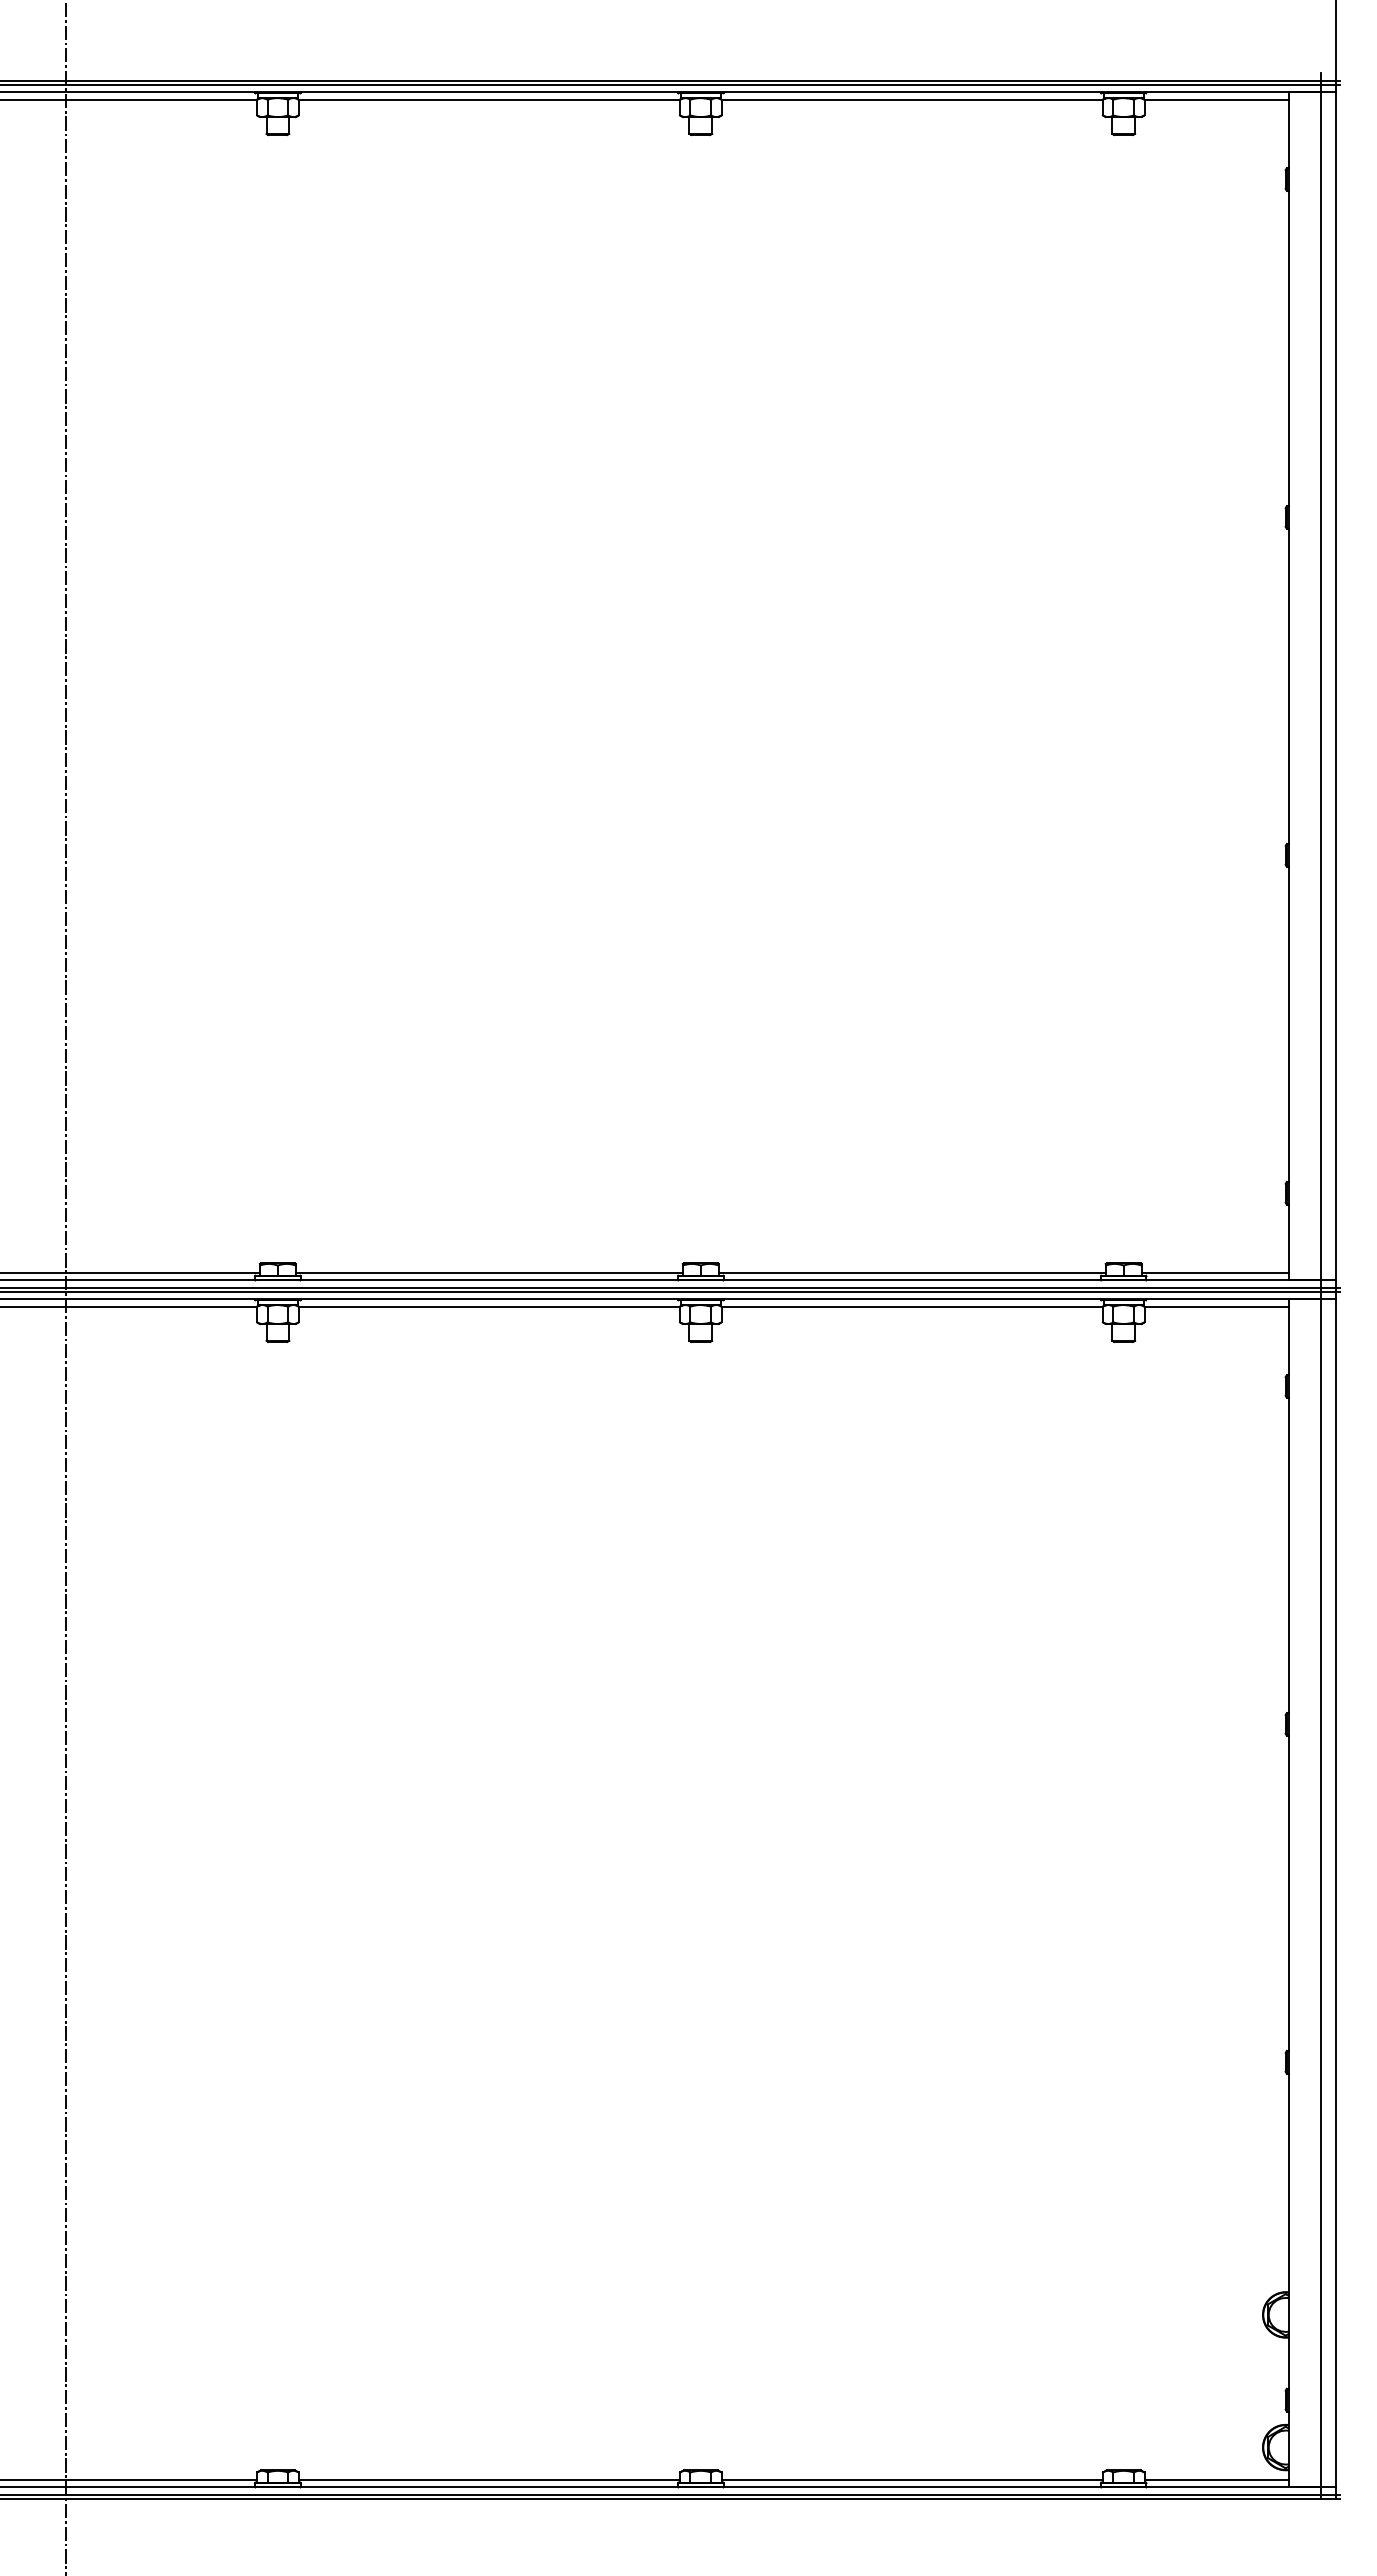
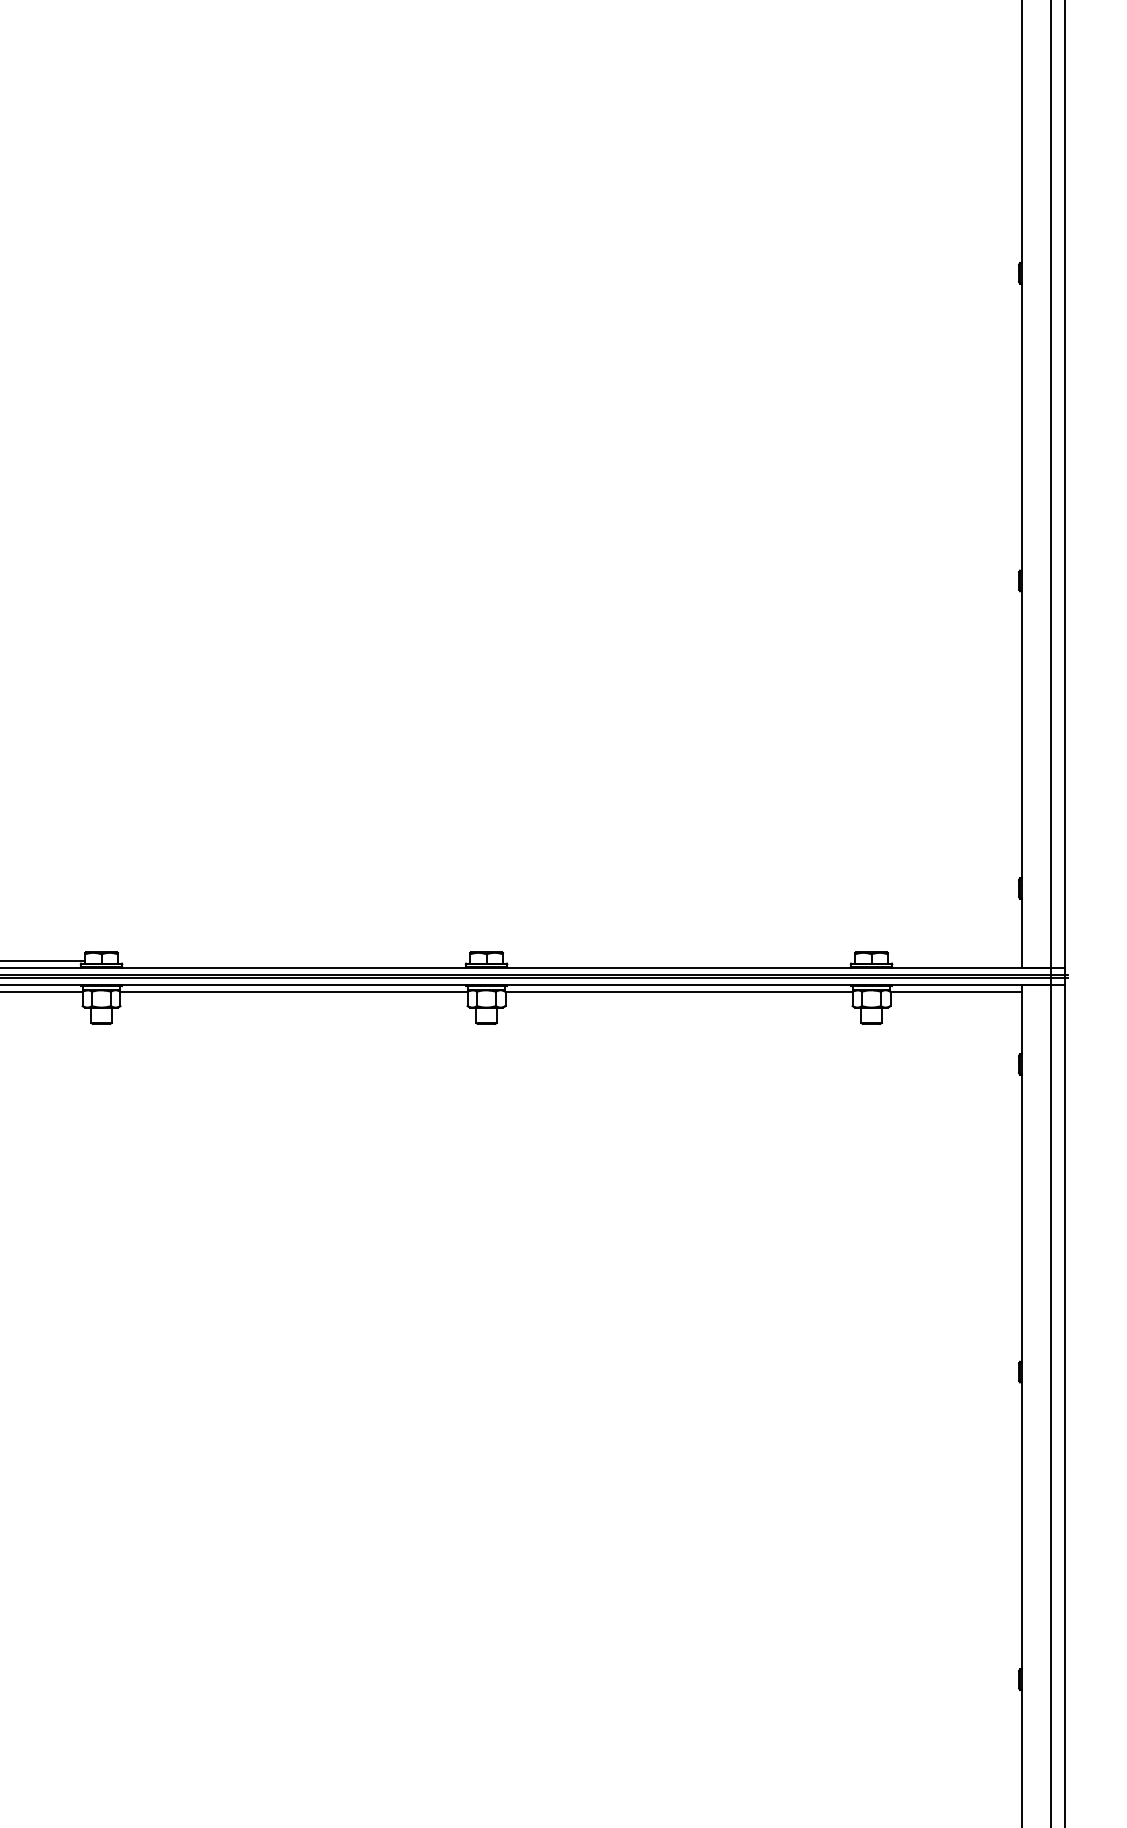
line: (488, 1272) -> (293, 960), removed
line: (911, 1272) -> (678, 960), removed
line: (1214, 1272) -> (954, 960), removed

